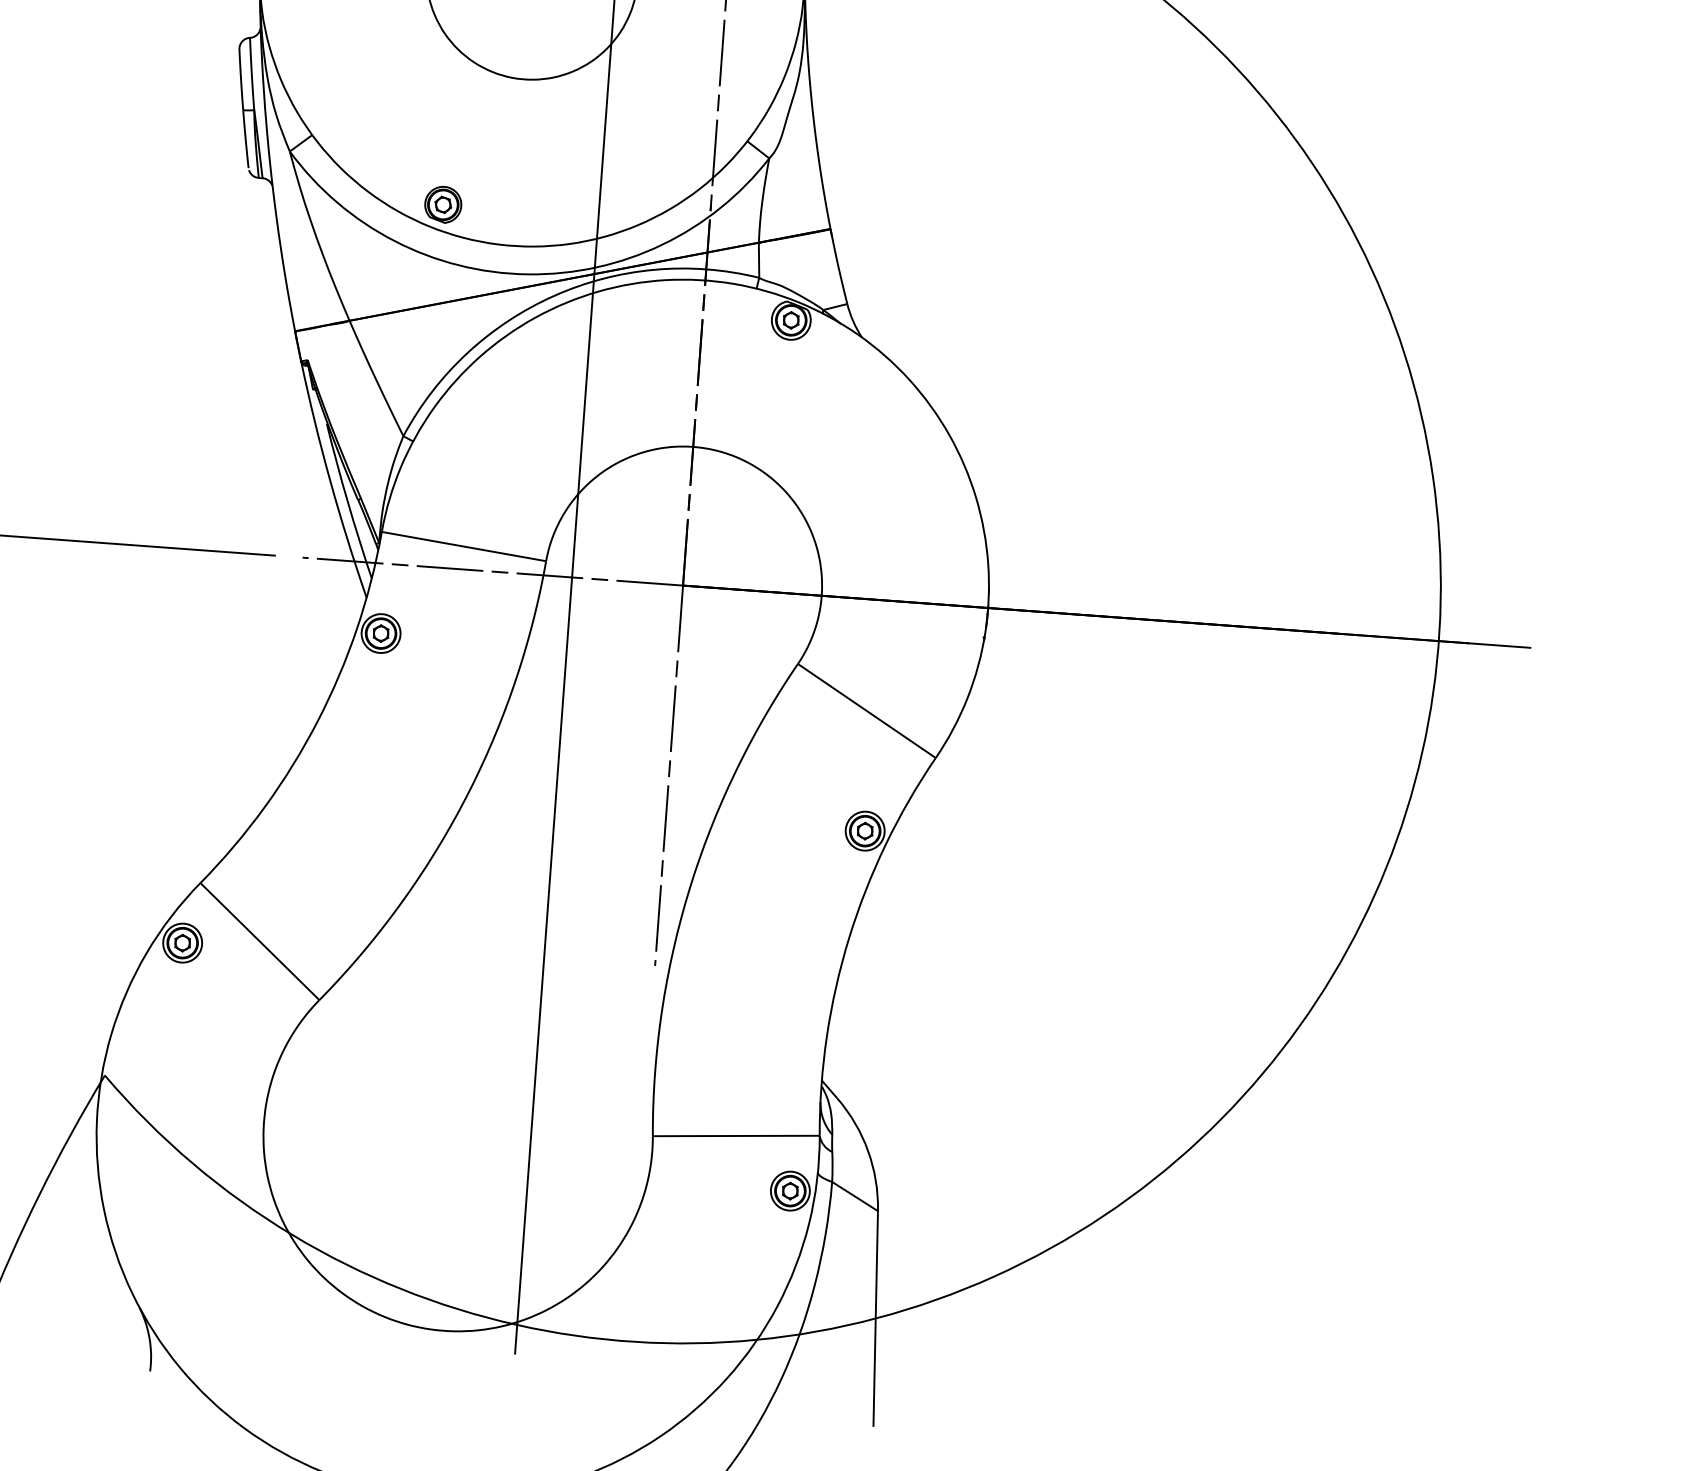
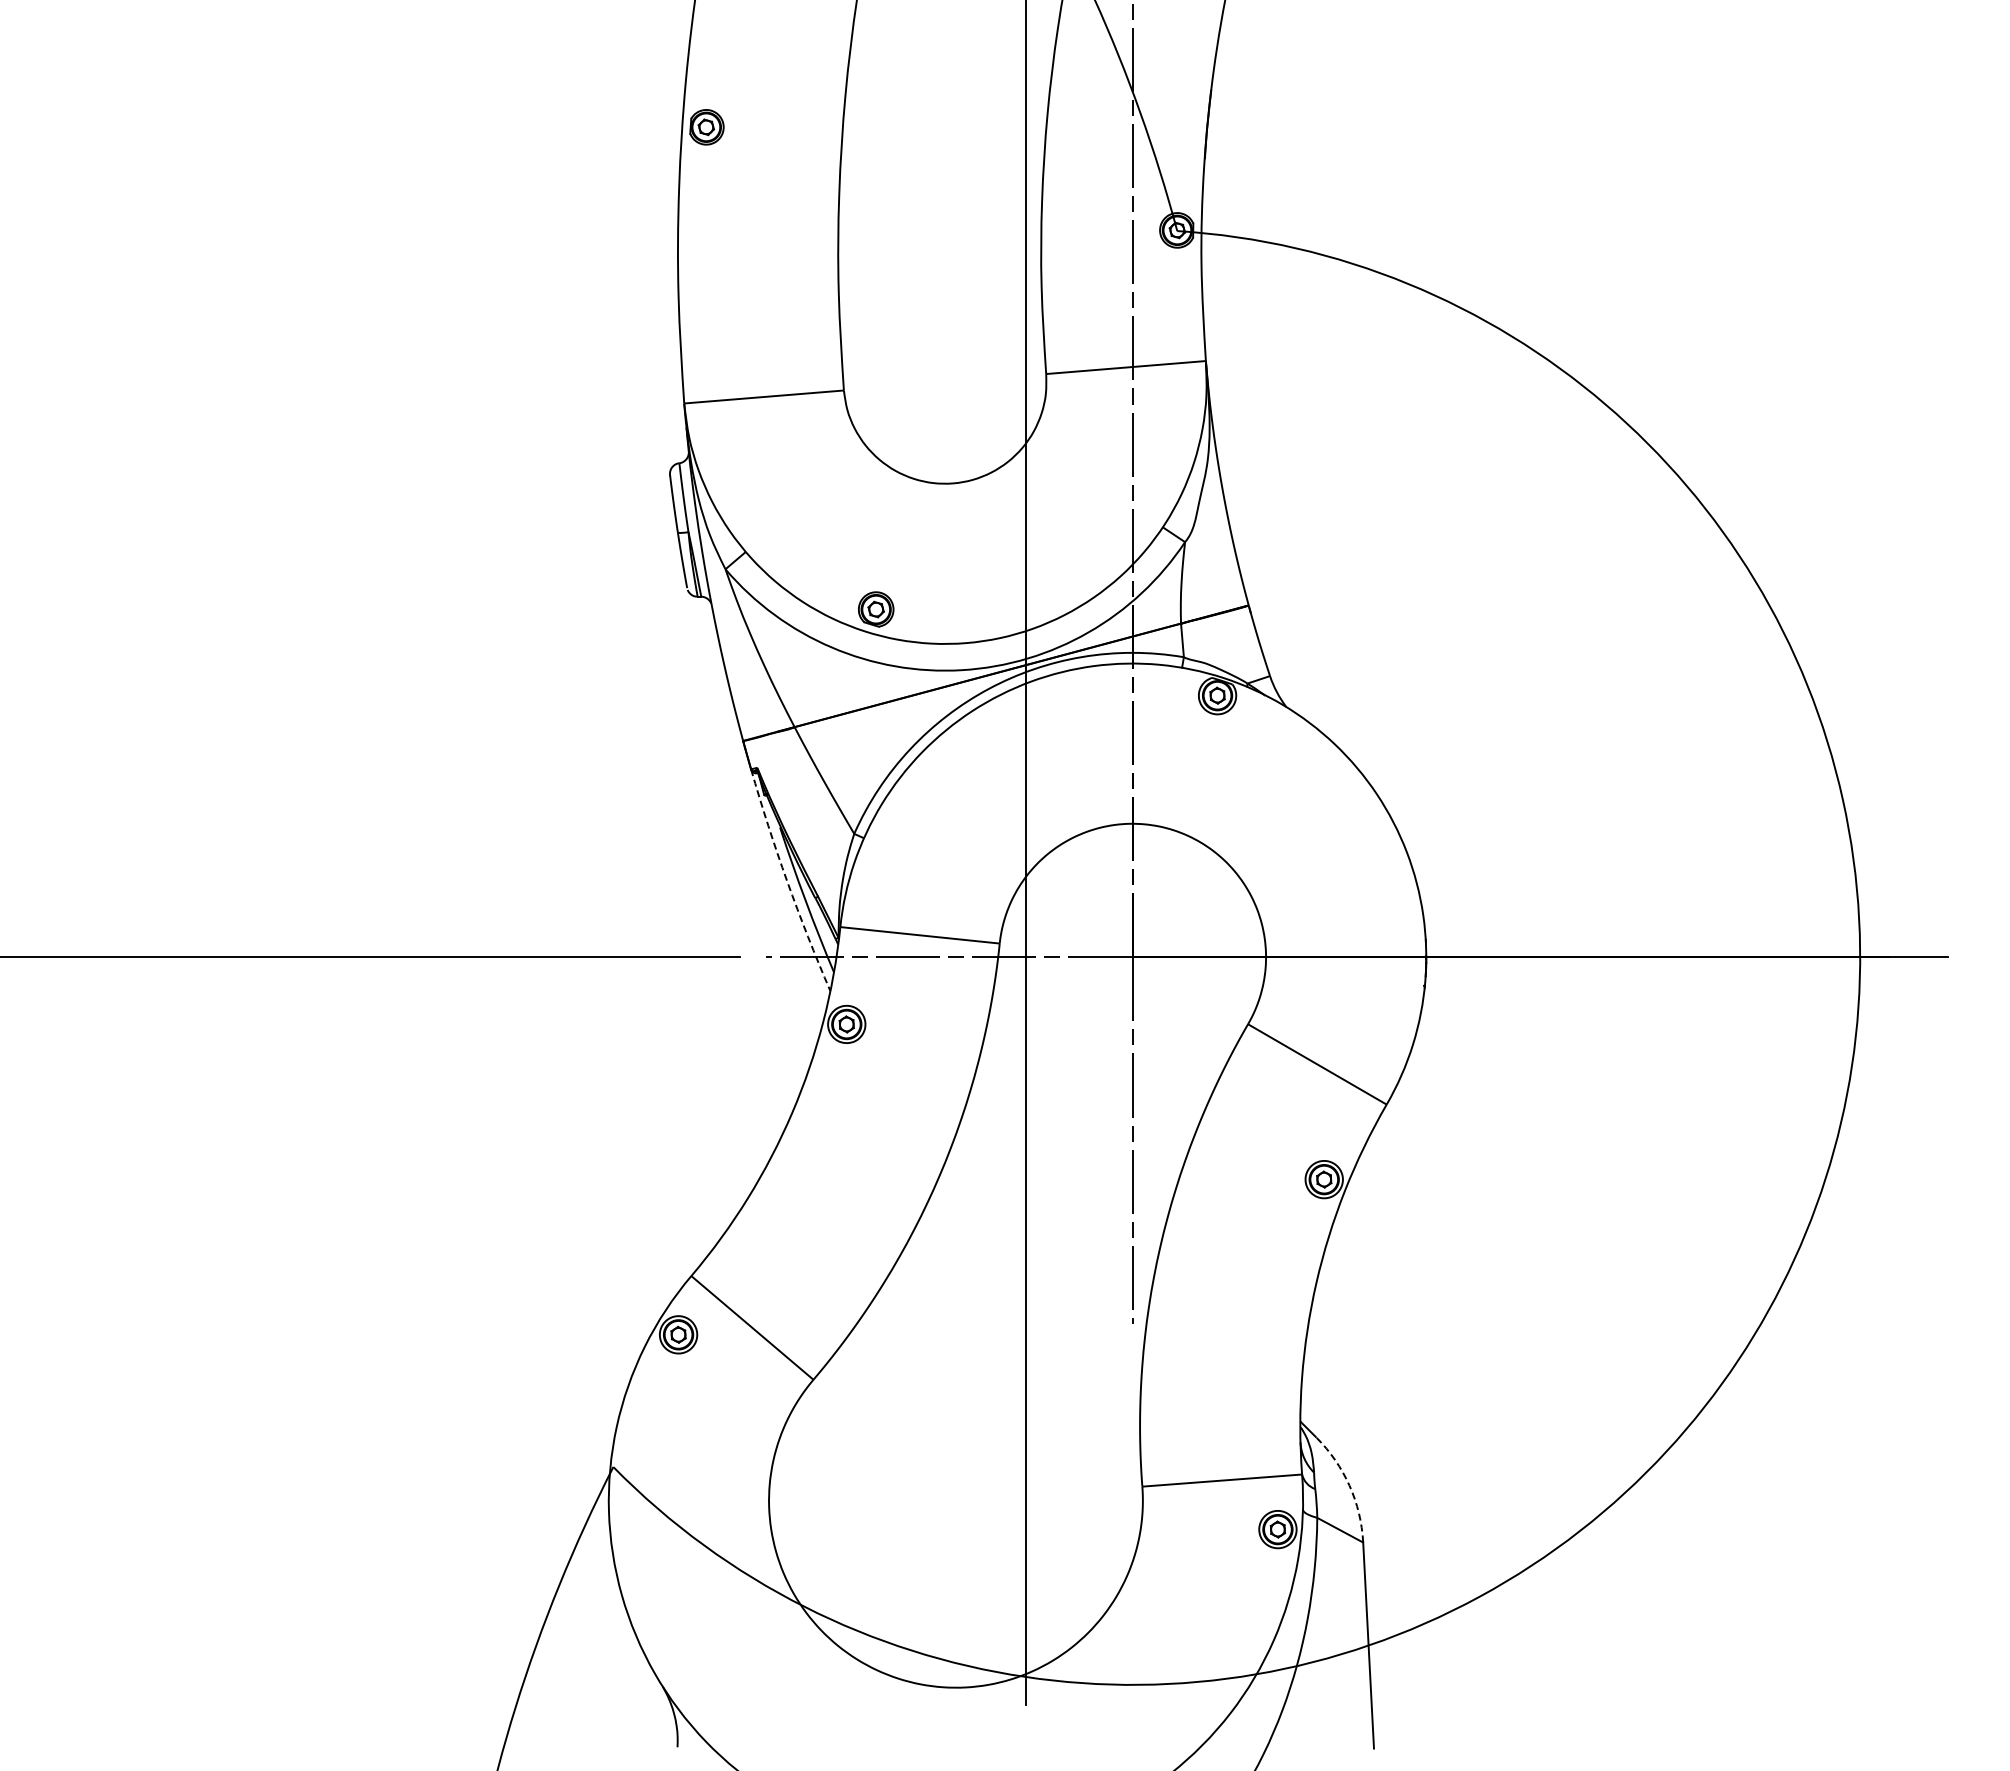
arc: (330, 480) -> (787, 881), solid -> dashed
arc: (868, 1150) -> (1349, 1485), solid -> dashed

